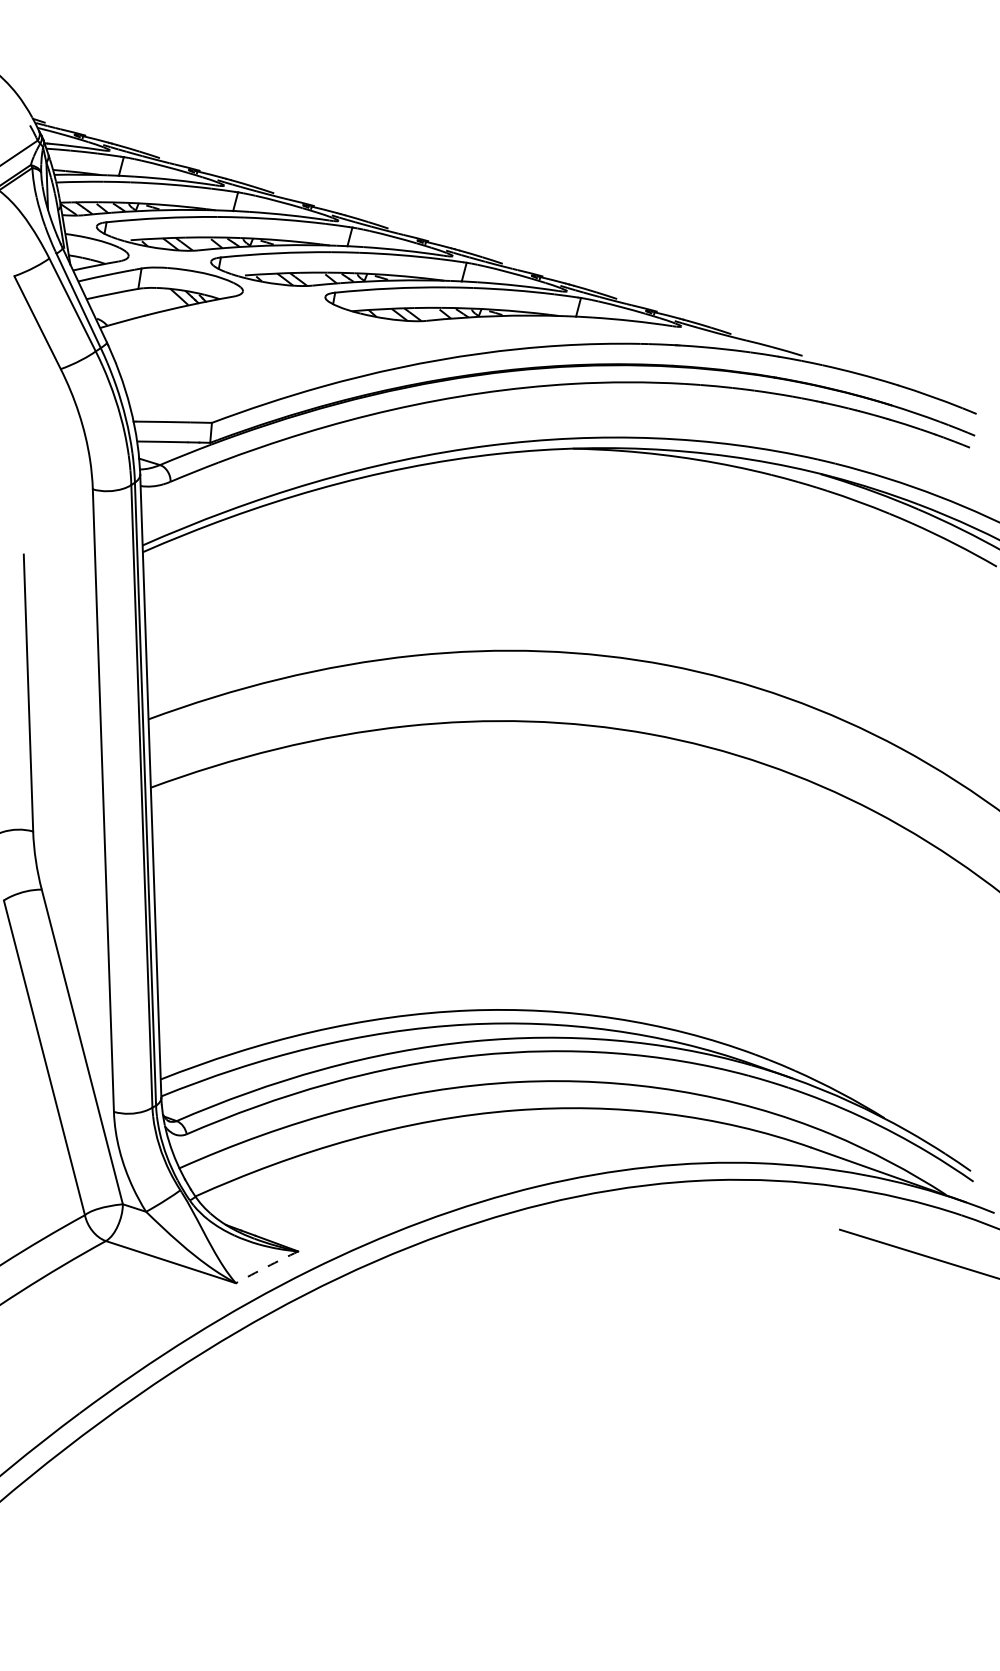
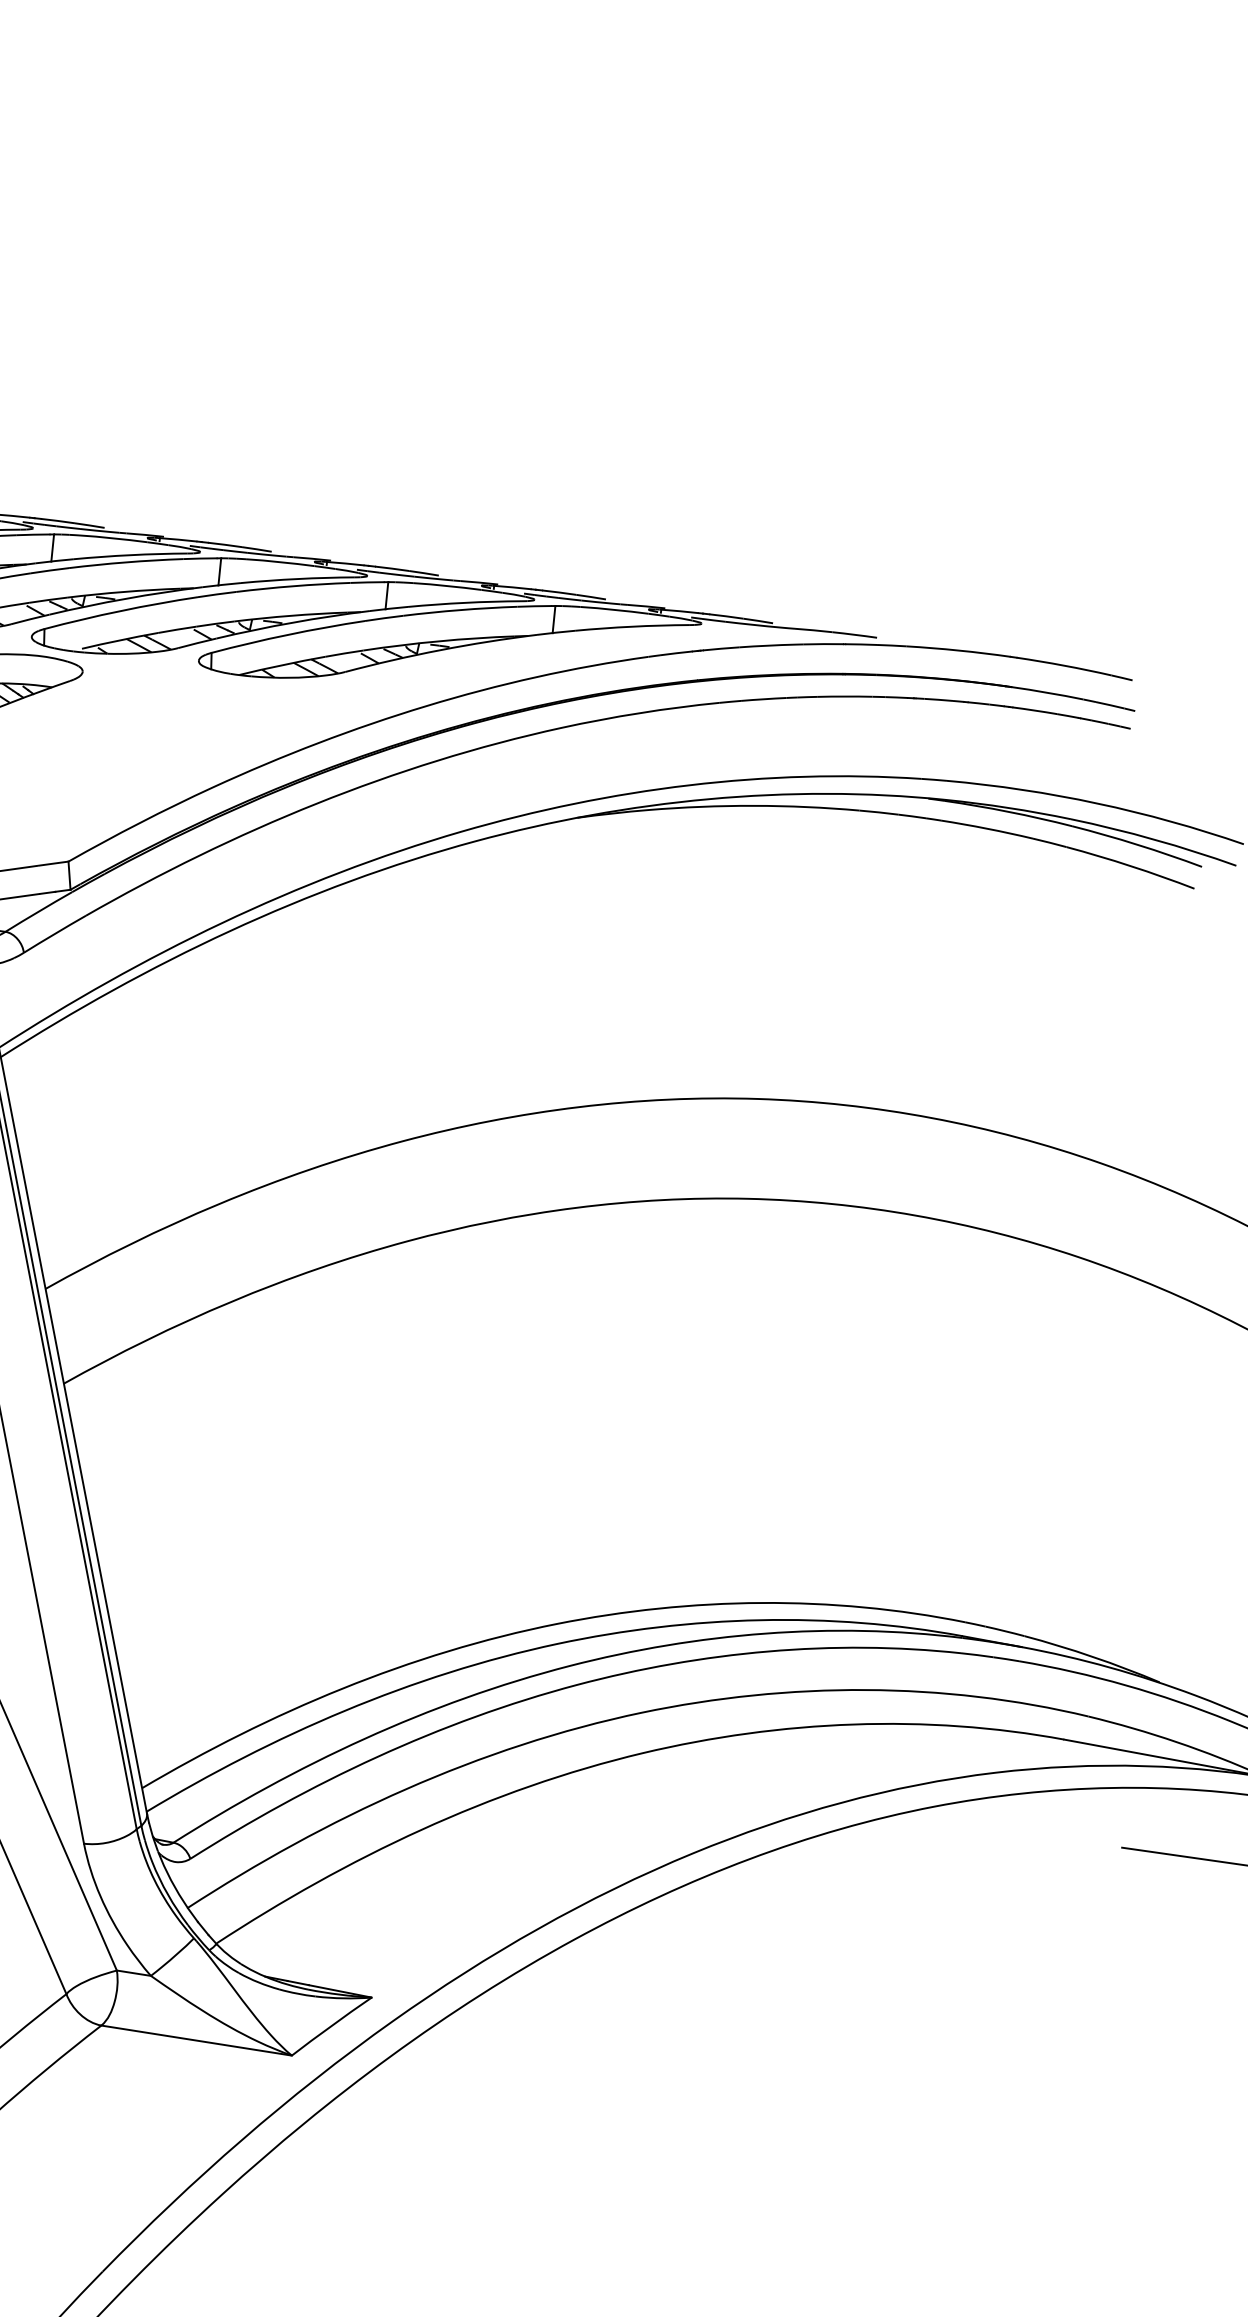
arc: (266, 1266) -> (330, 2025), dashed -> solid

